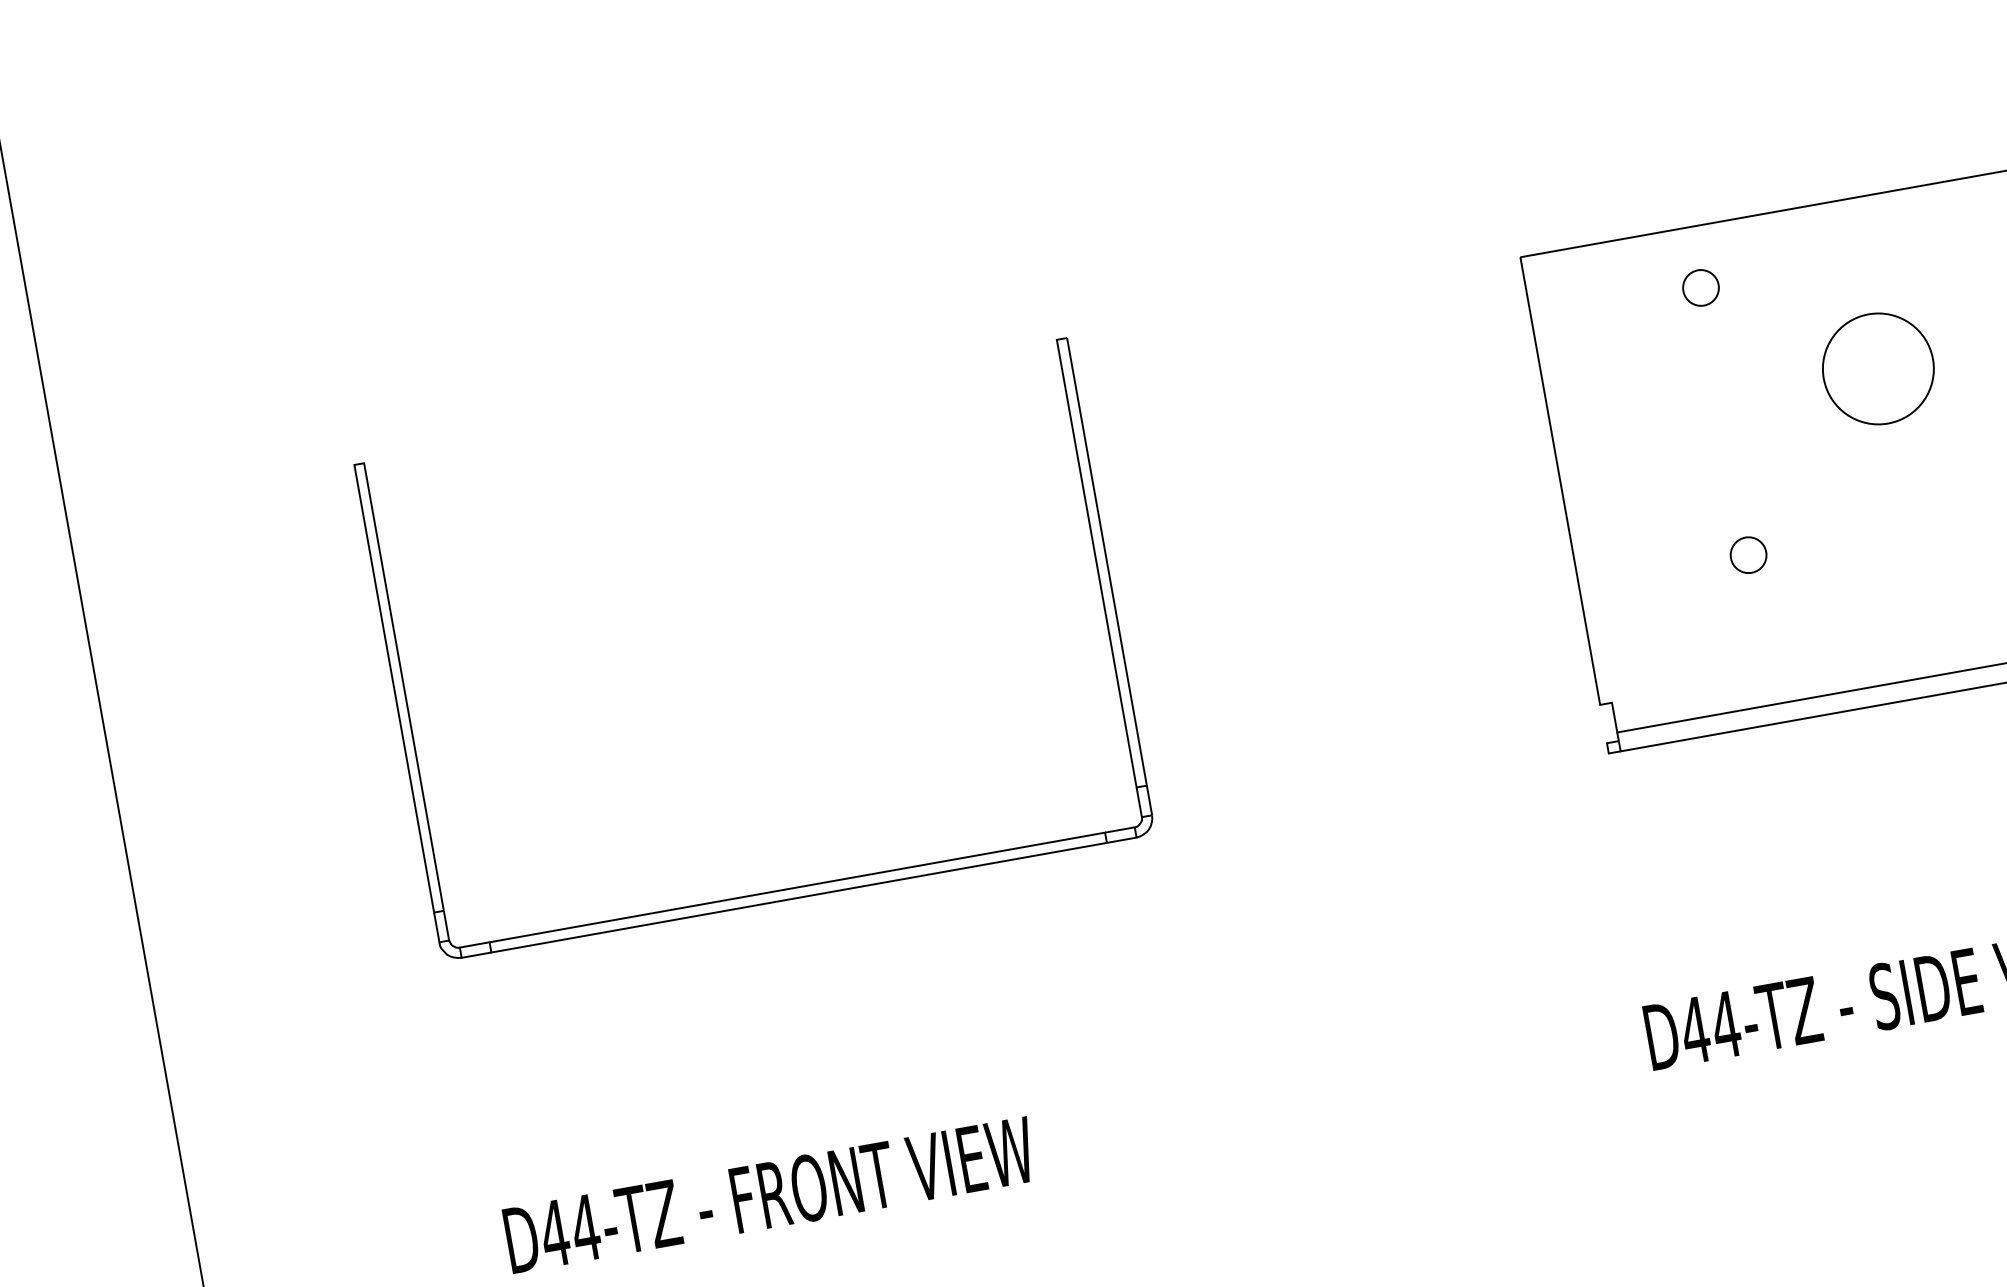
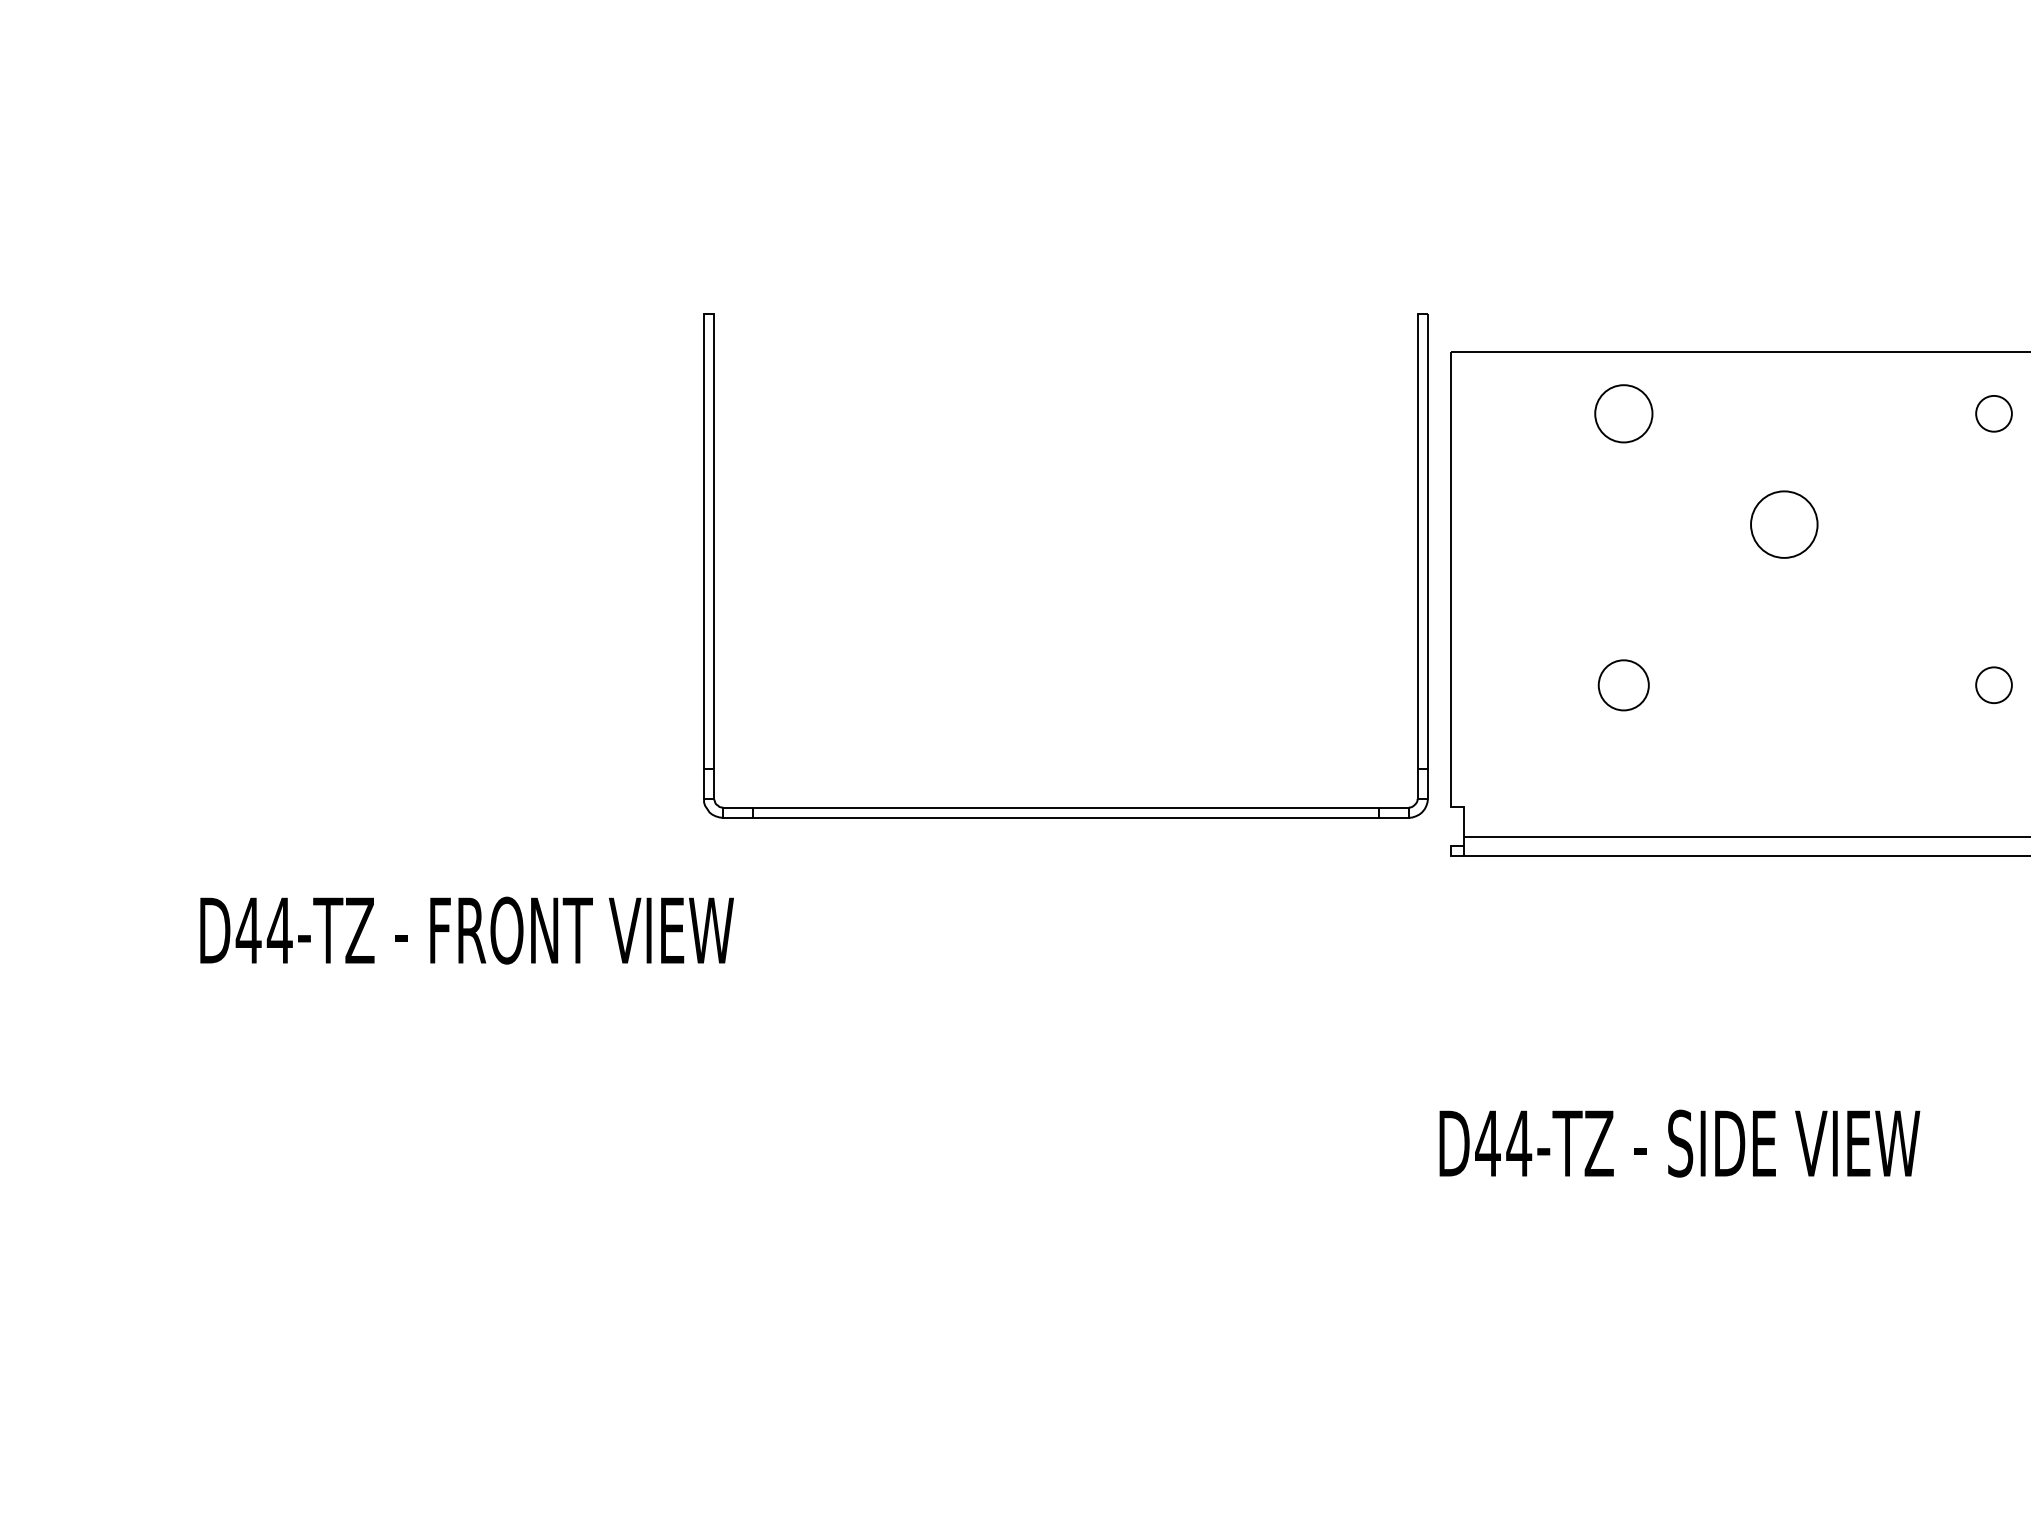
circle: (1700, 287) -> (1623, 413), size x1.6
circle: (1877, 368) -> (1783, 524), size x0.6
circle: (1748, 554) -> (1623, 684), size x1.4
part: (796, 887) -> (1065, 807), moved
text: (769, 1195) -> (466, 930), moved

